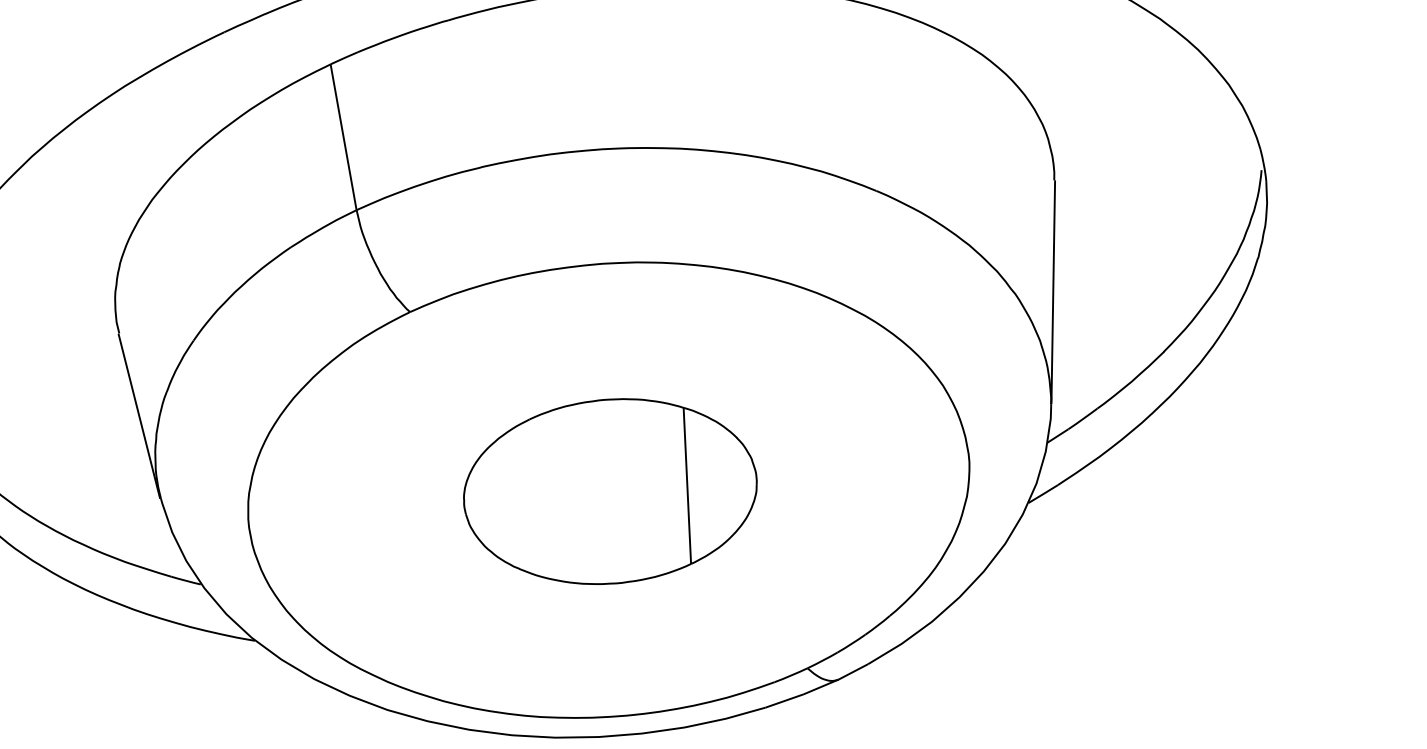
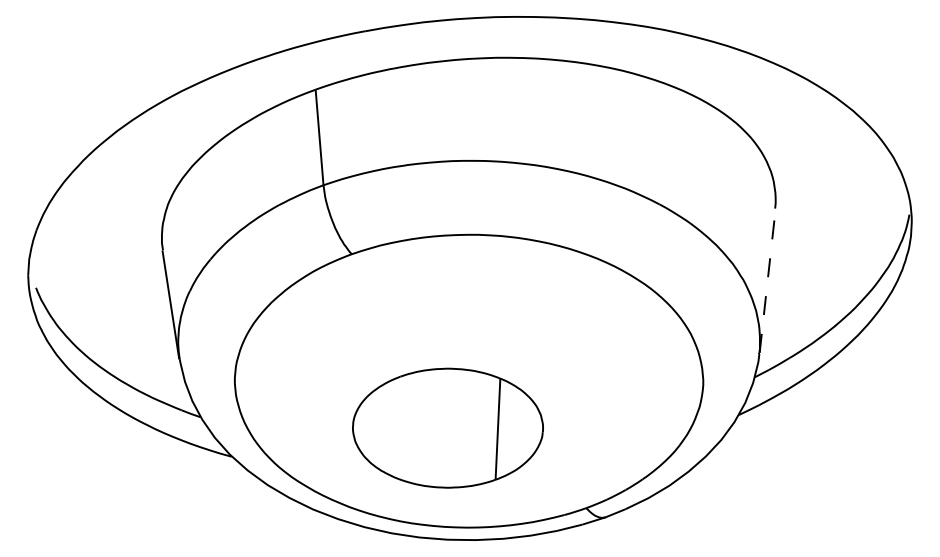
line: (1052, 292) -> (767, 280), solid -> dashed
part: (609, 490) -> (447, 427), moved

